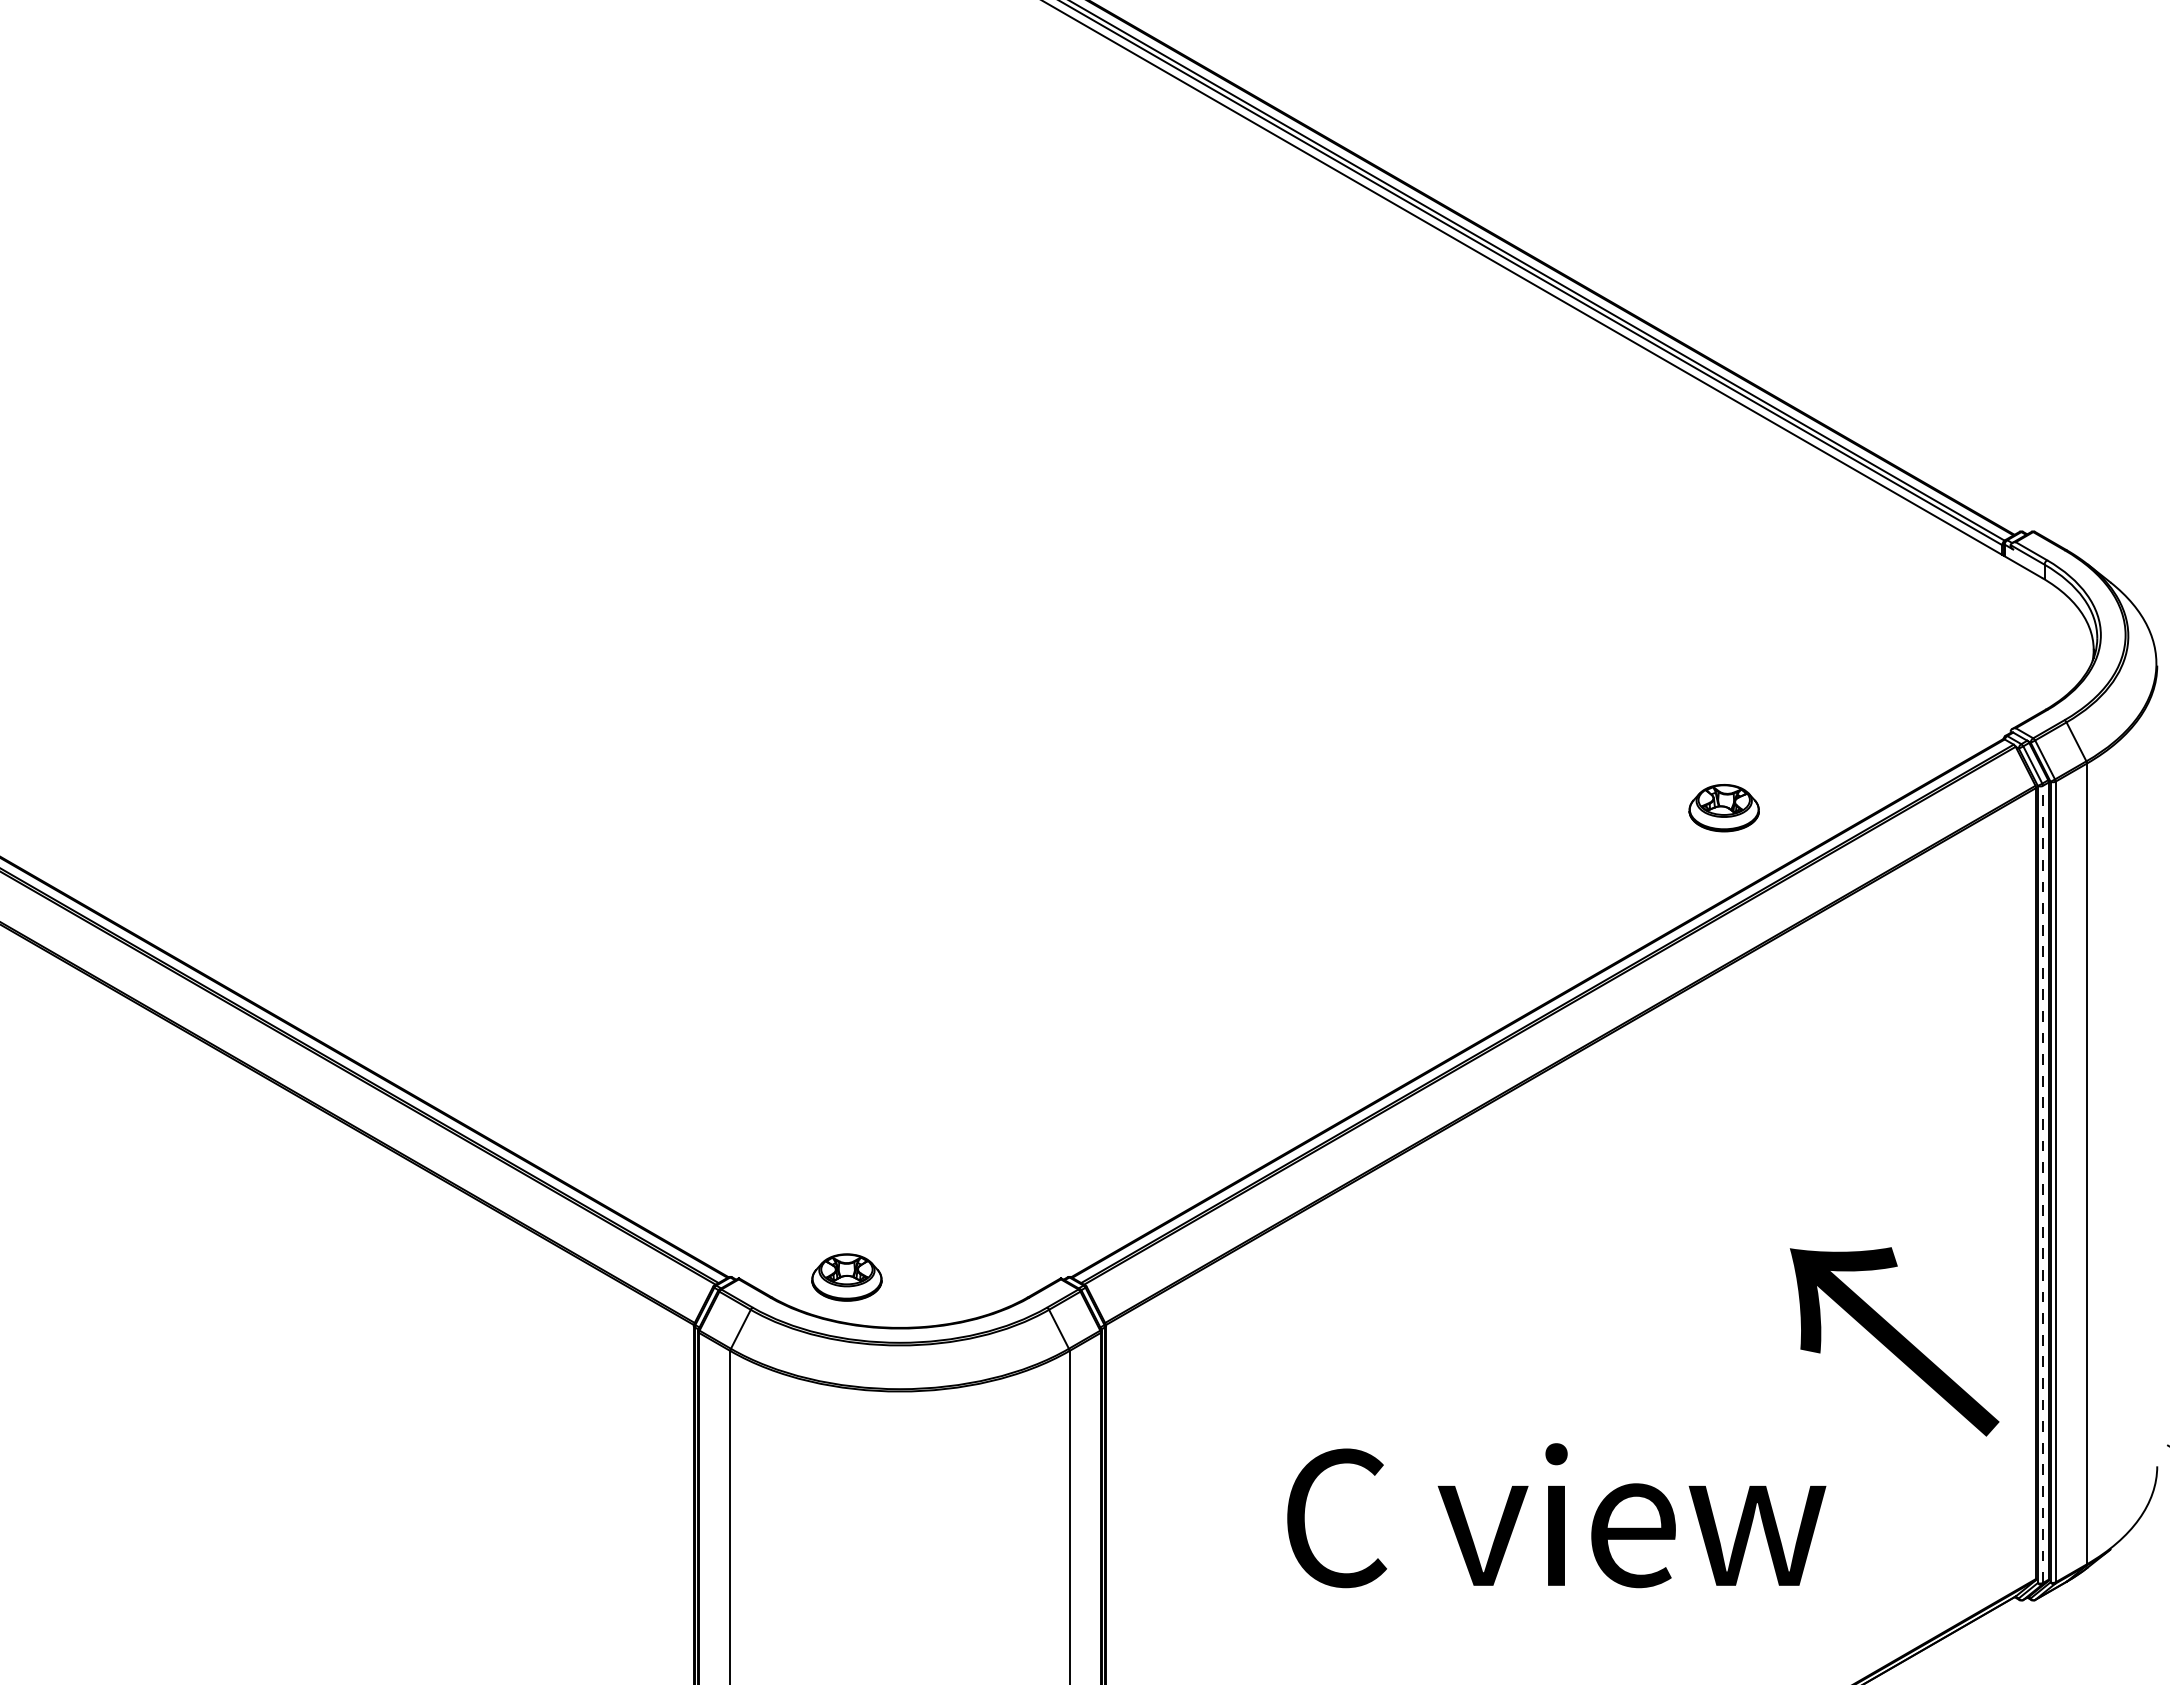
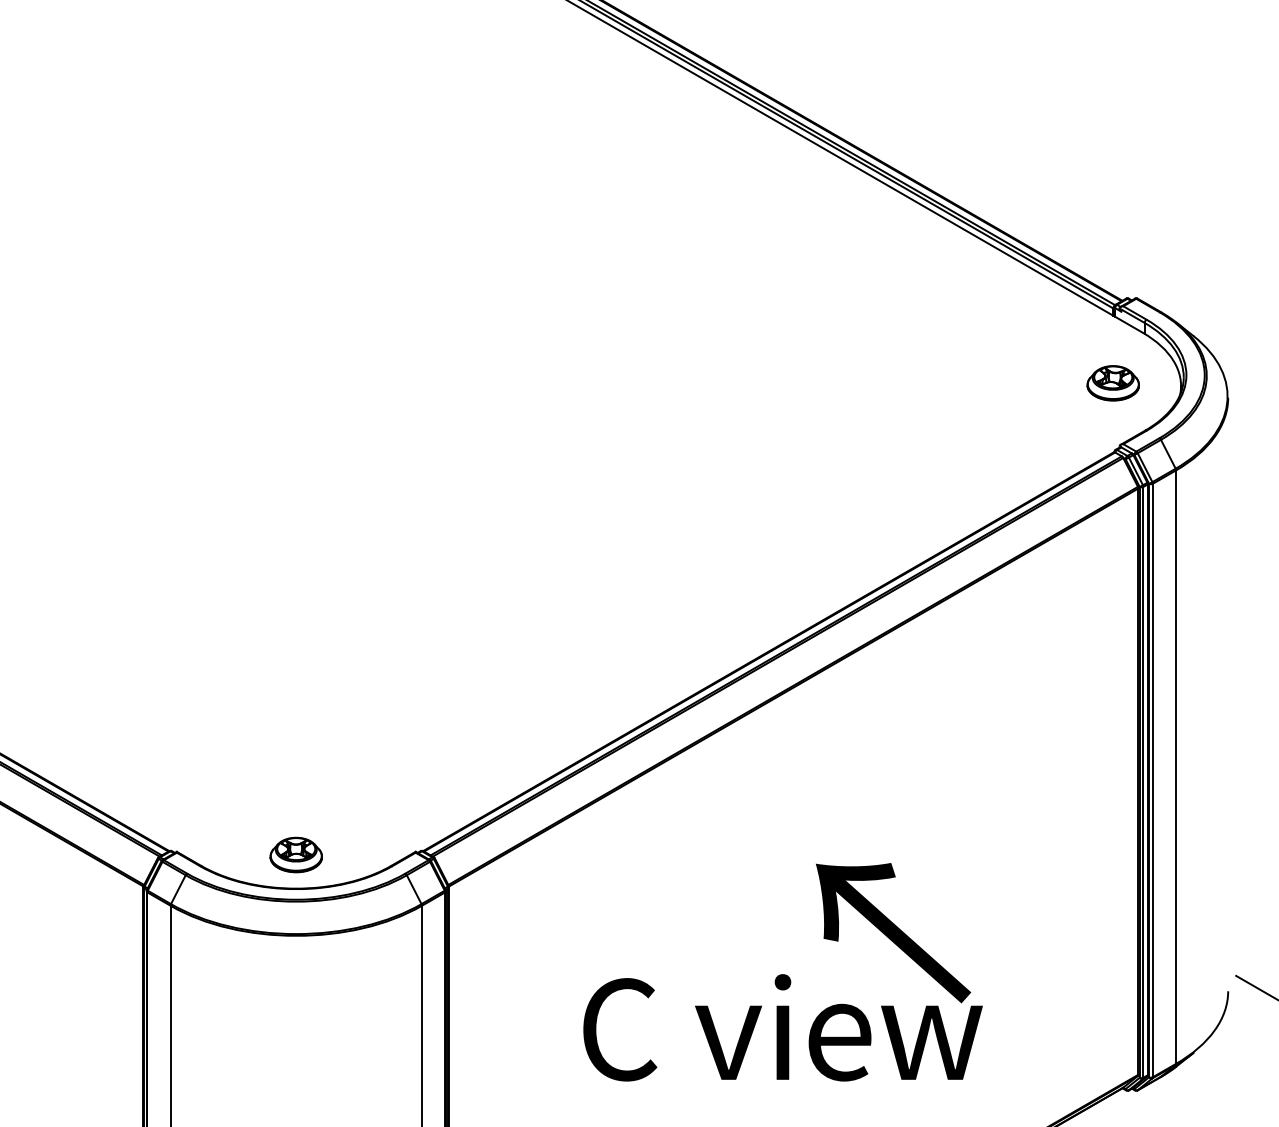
part: (1723, 808) -> (1112, 383), moved
line: (2042, 1184) -> (1143, 782), dashed -> solid
part: (846, 1277) -> (295, 855), moved
text: (1894, 1341) -> (893, 932), moved

